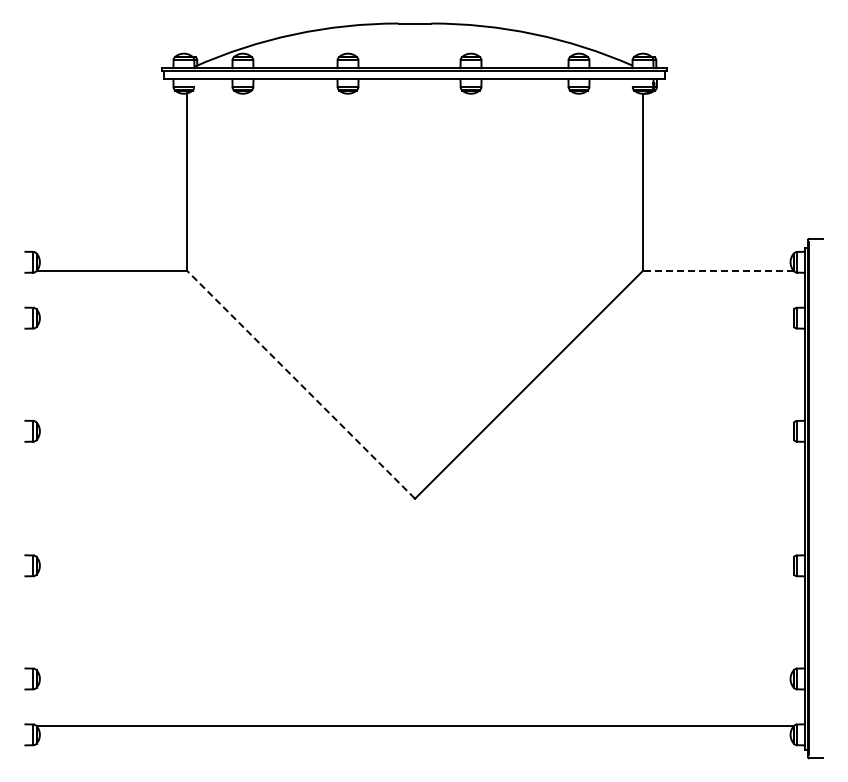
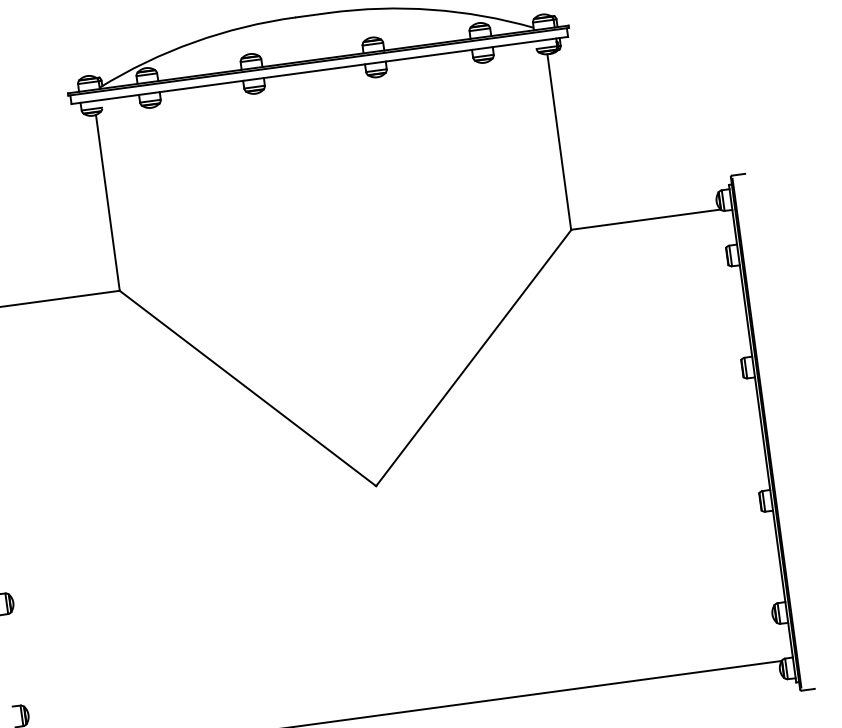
line: (717, 270) -> (645, 219), dashed -> solid
line: (300, 384) -> (247, 388), dashed -> solid

